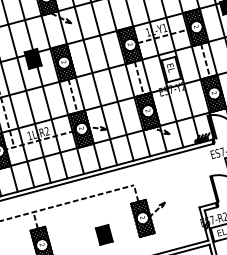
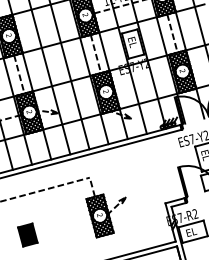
part: (103, 234) -> (26, 234), moved

